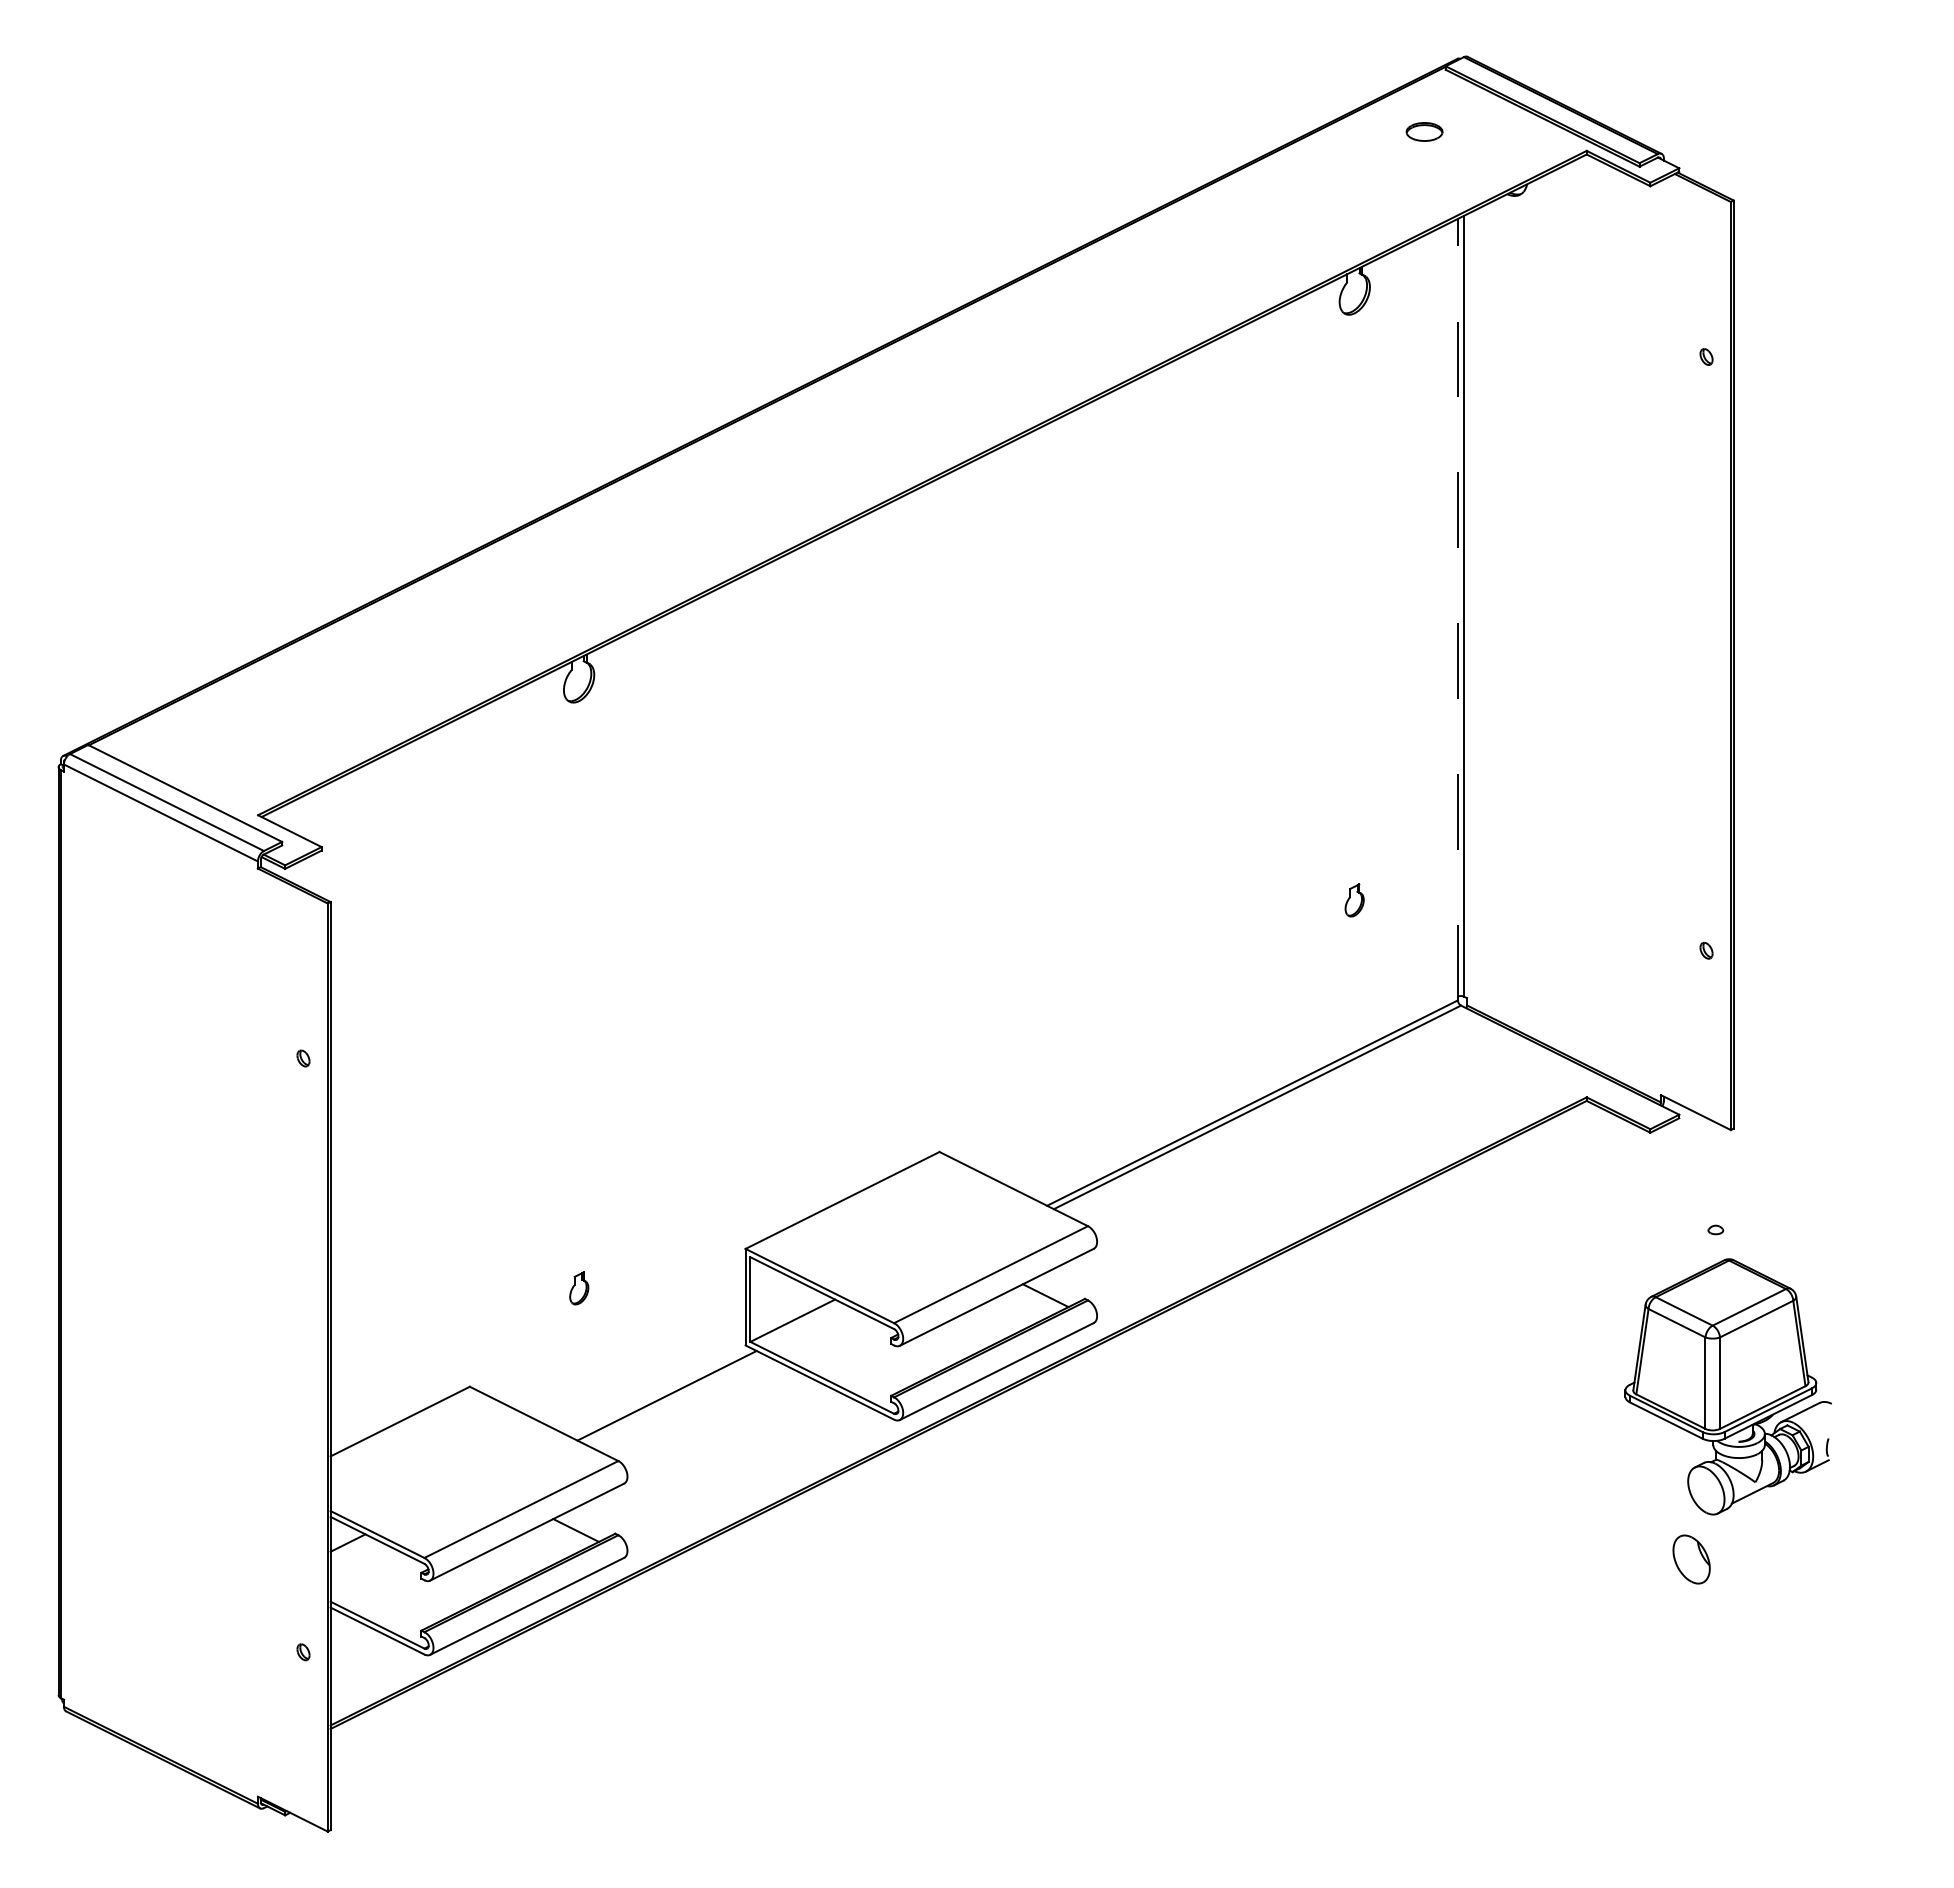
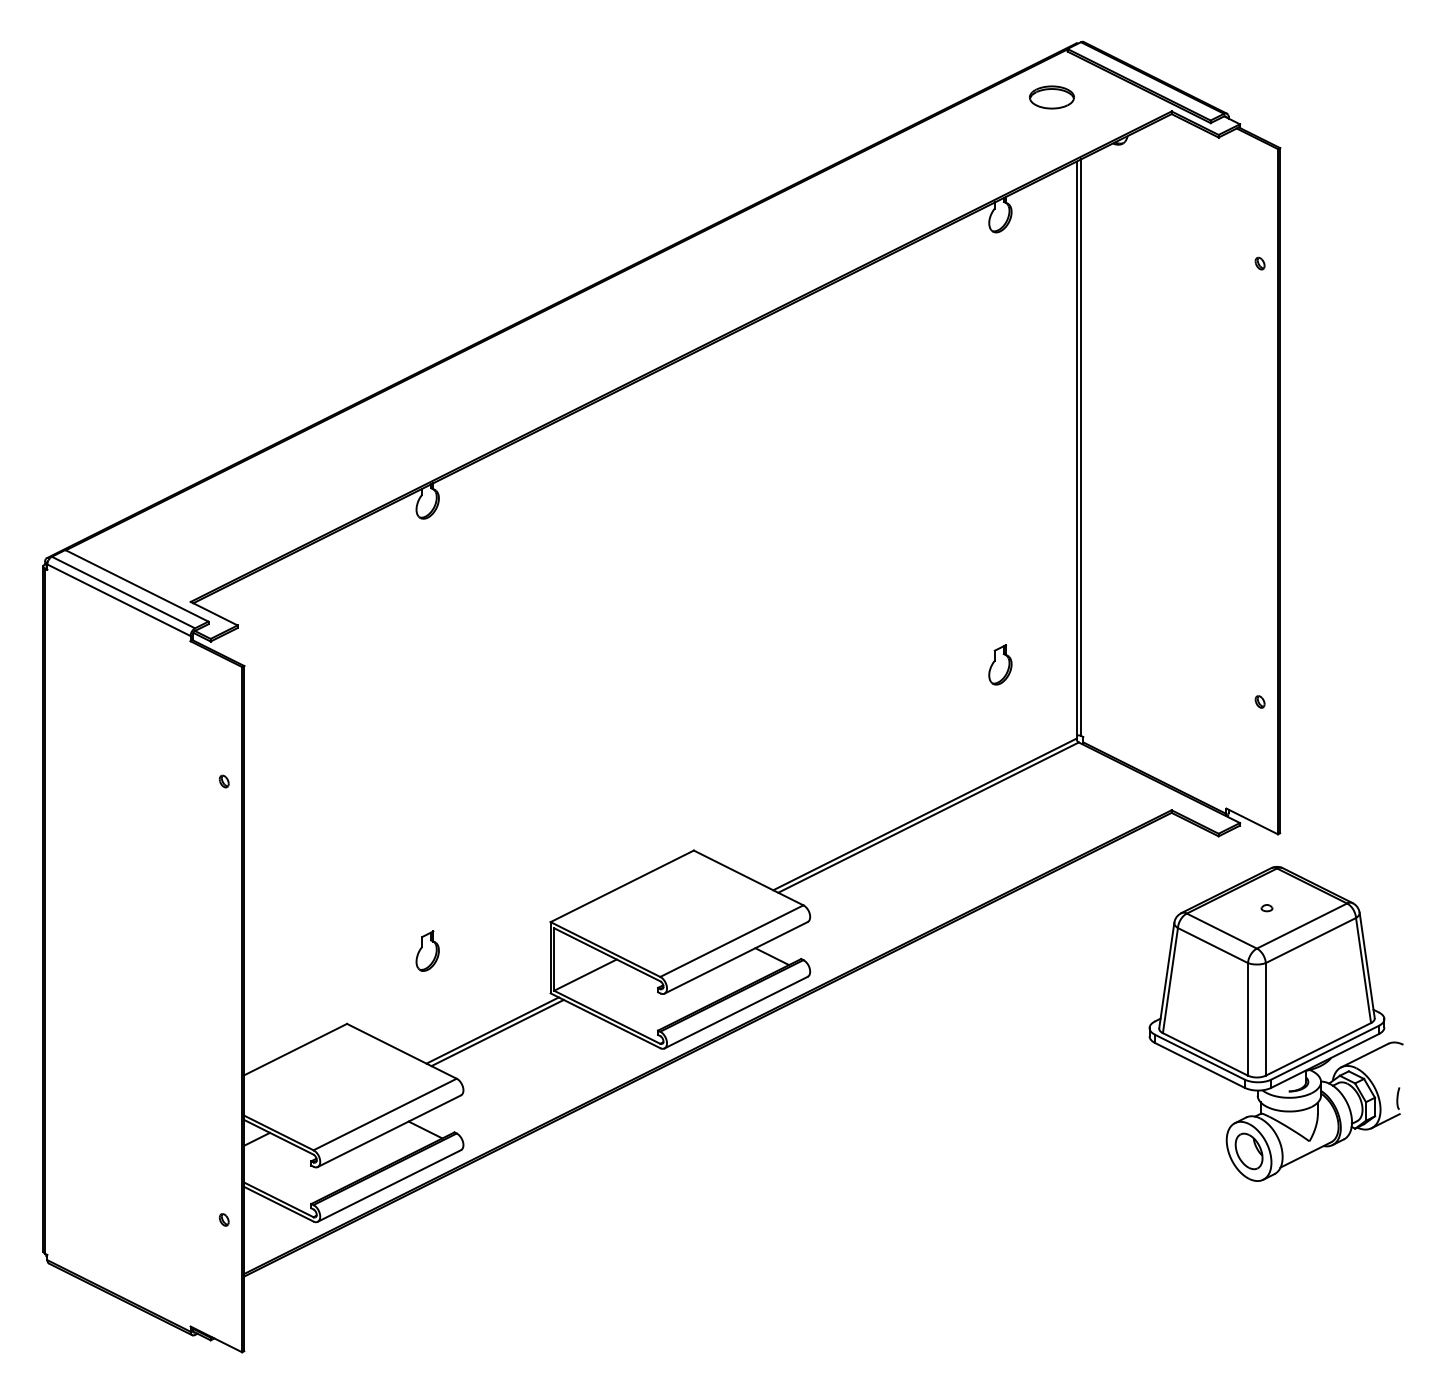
part: (1424, 131) -> (1051, 97), size x1.67
line: (1457, 609) -> (1076, 450), dashed -> solid
part: (1354, 900) -> (1000, 664), size x1.67
part: (579, 1288) -> (428, 951), size x1.67
part: (1728, 1386) -> (1276, 1023), size x1.67
line: (673, 1398) -> (497, 1032), added

